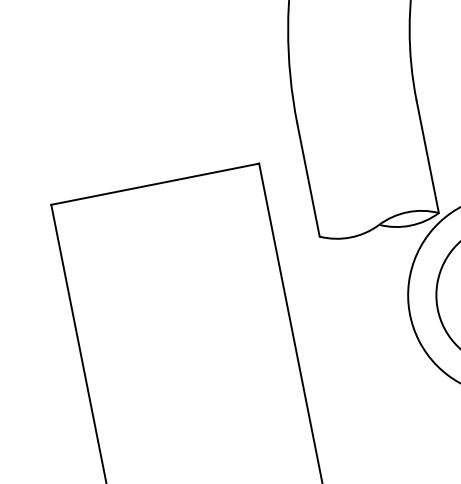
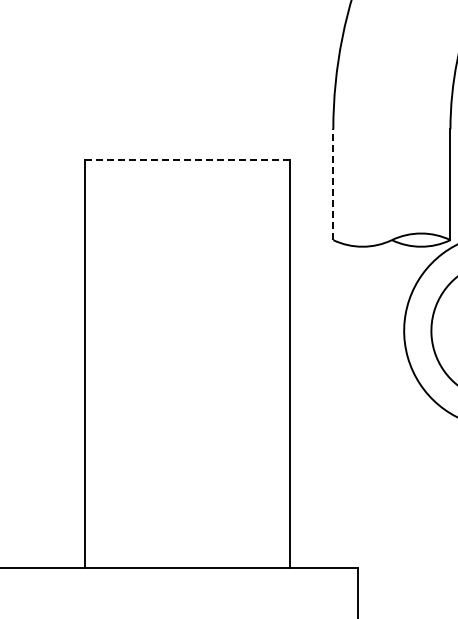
line: (308, 180) -> (333, 184), solid -> dashed
line: (156, 183) -> (188, 159), solid -> dashed

